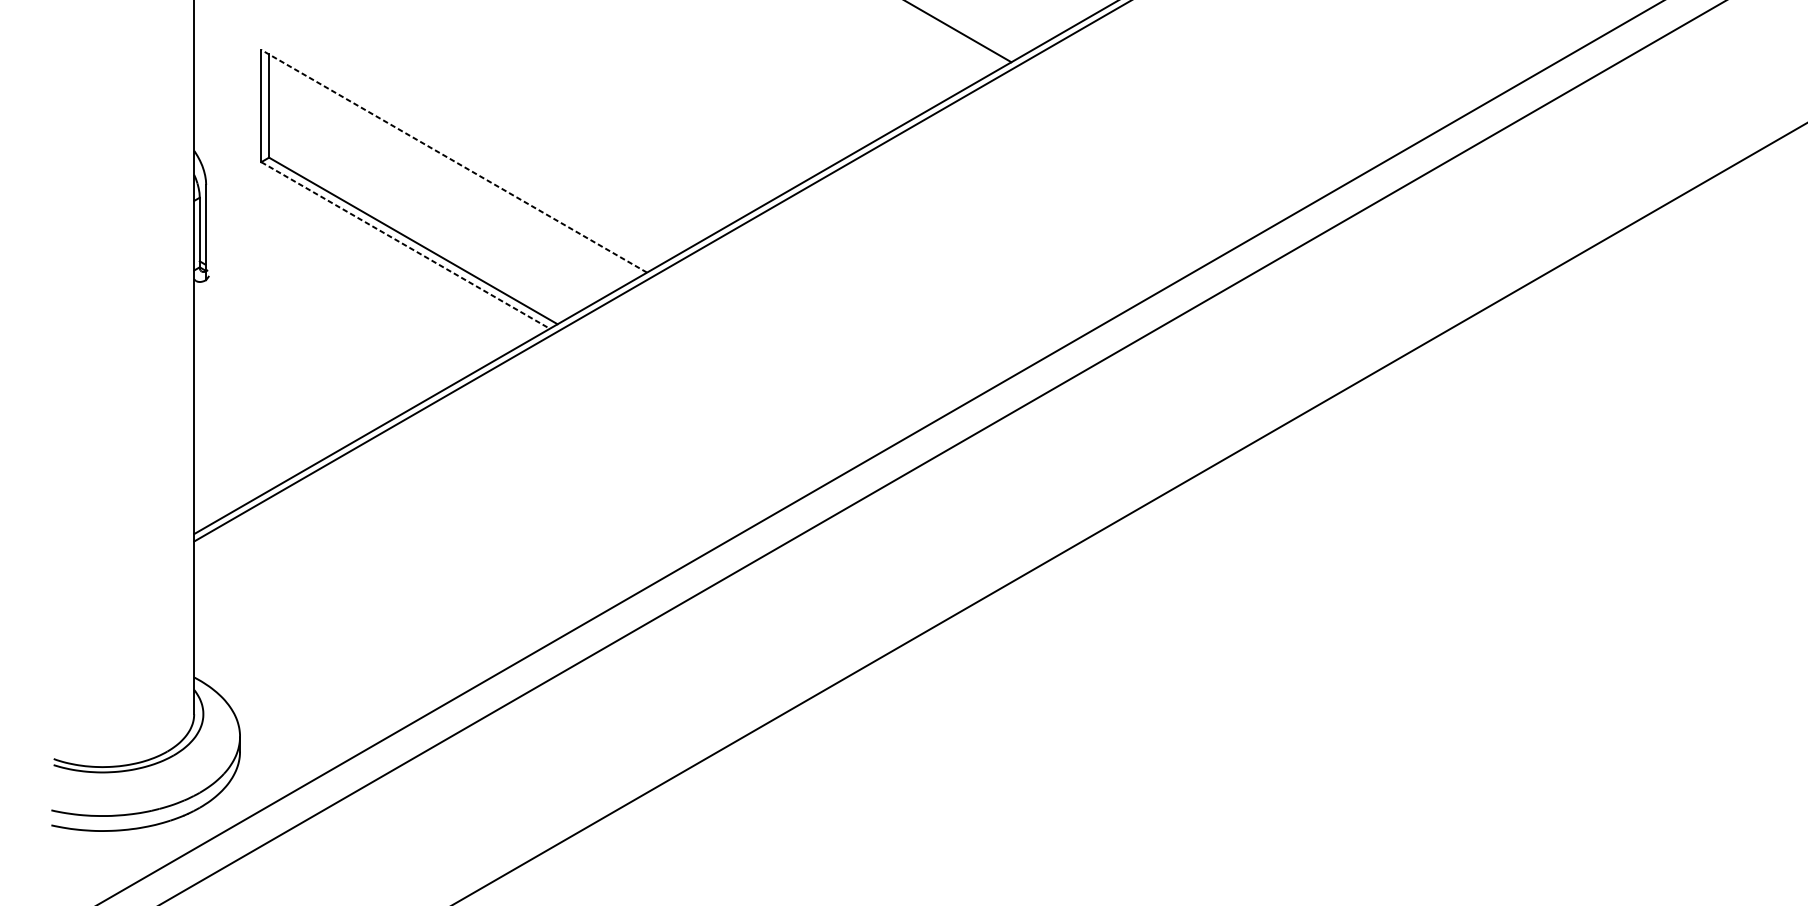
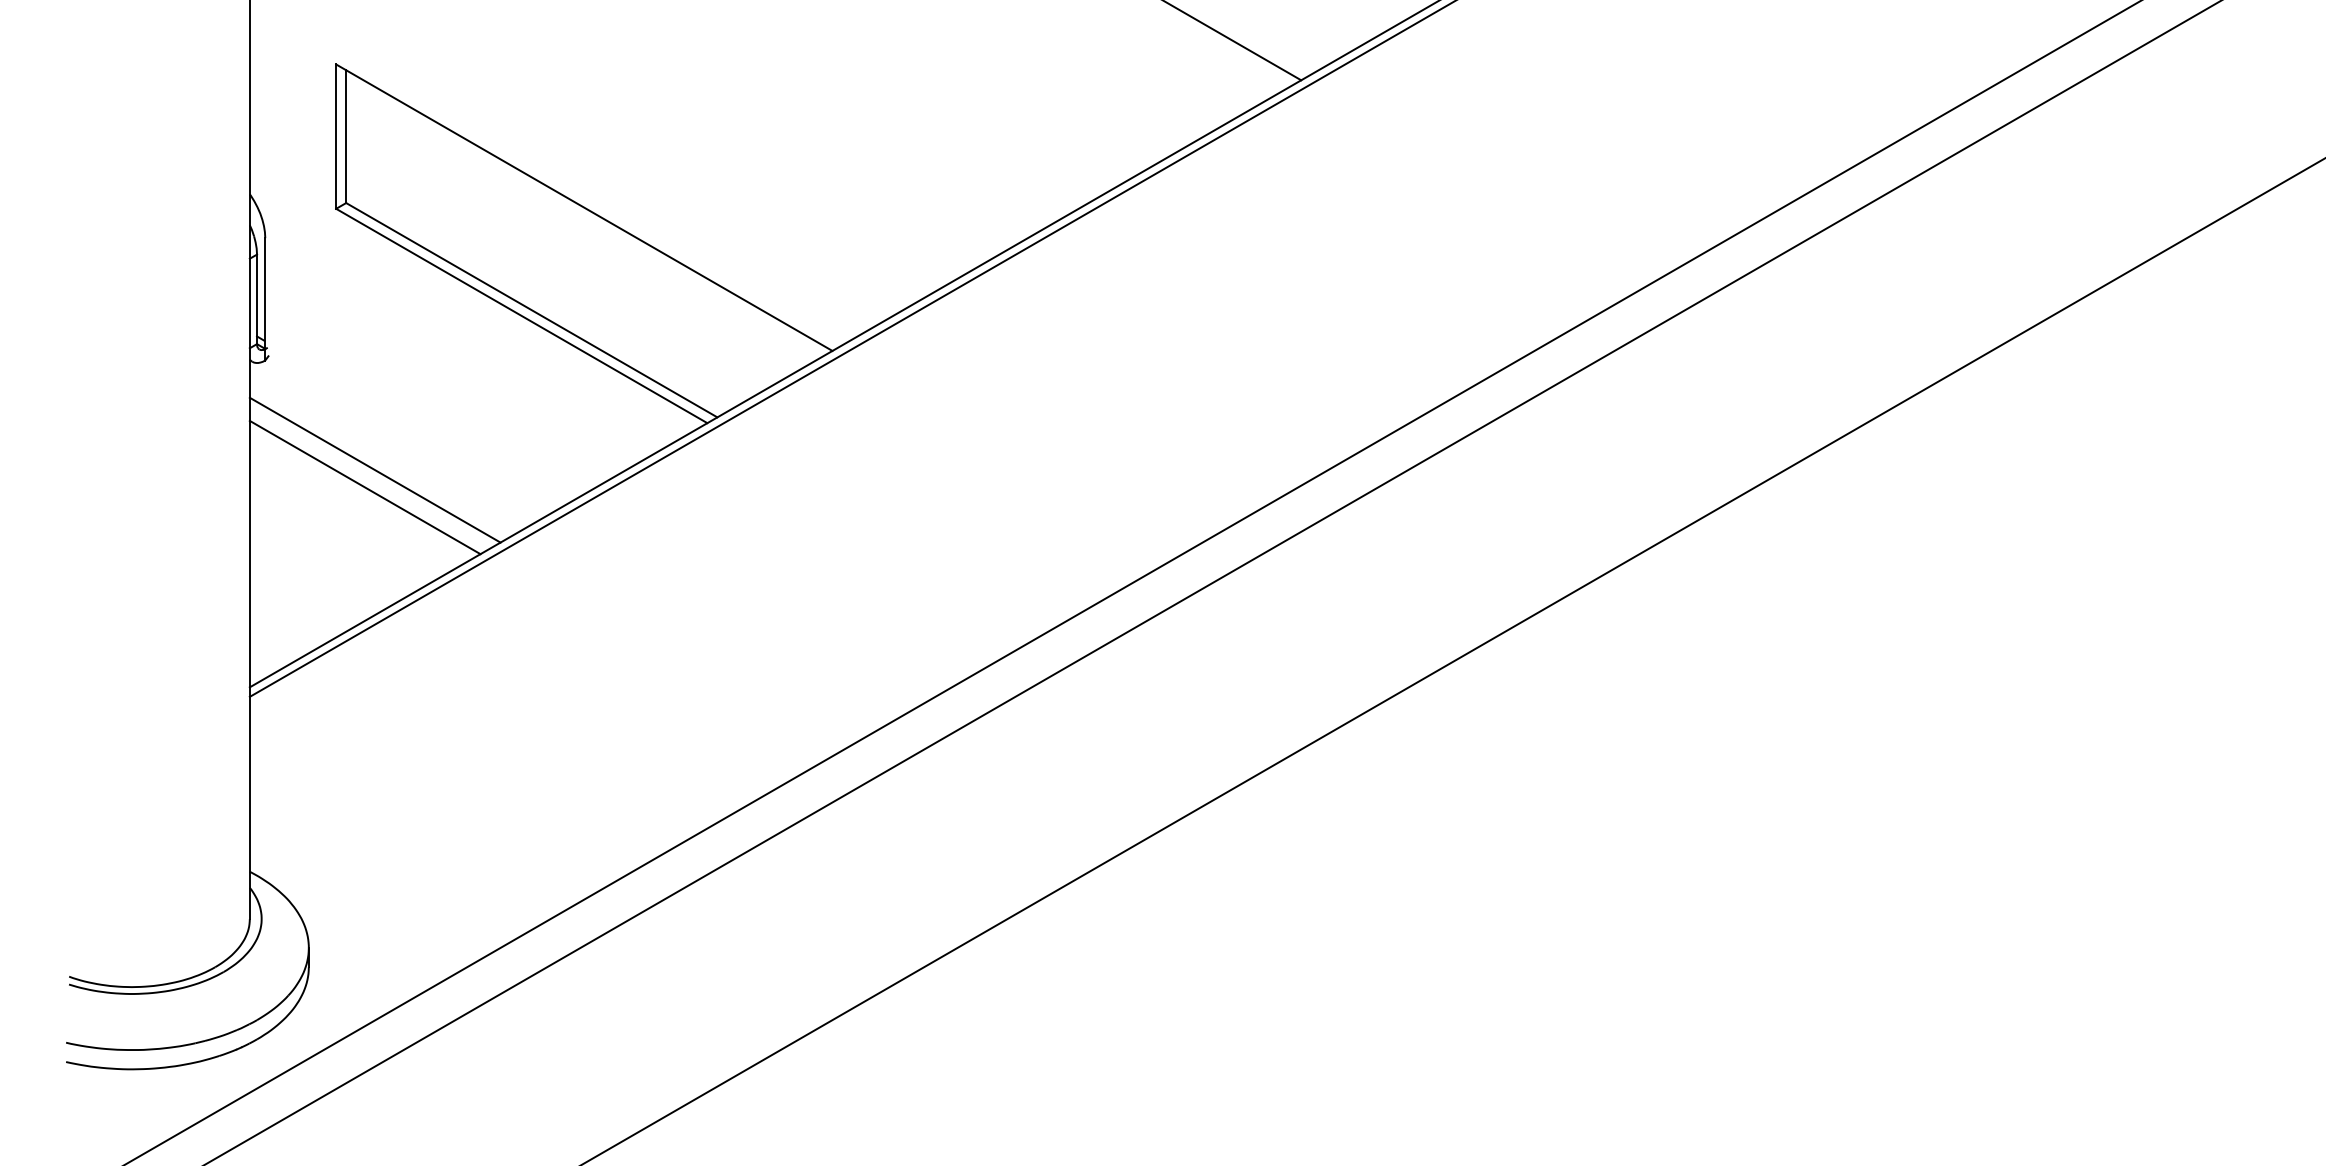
line: (454, 161) -> (584, 207), dashed -> solid
line: (406, 245) -> (522, 316), dashed -> solid
line: (291, 364) -> (374, 469), added
line: (283, 378) -> (364, 487), added

